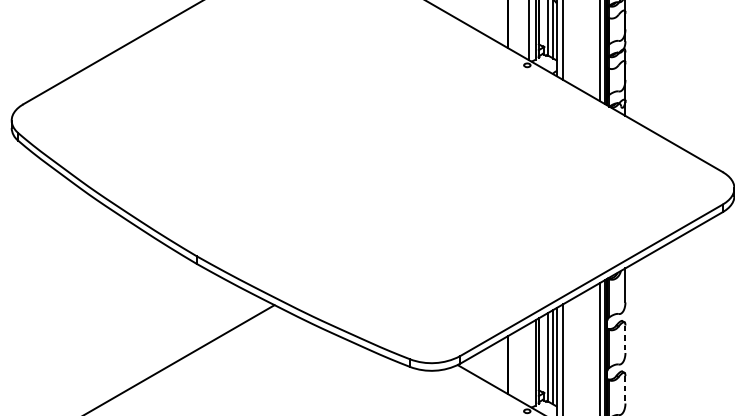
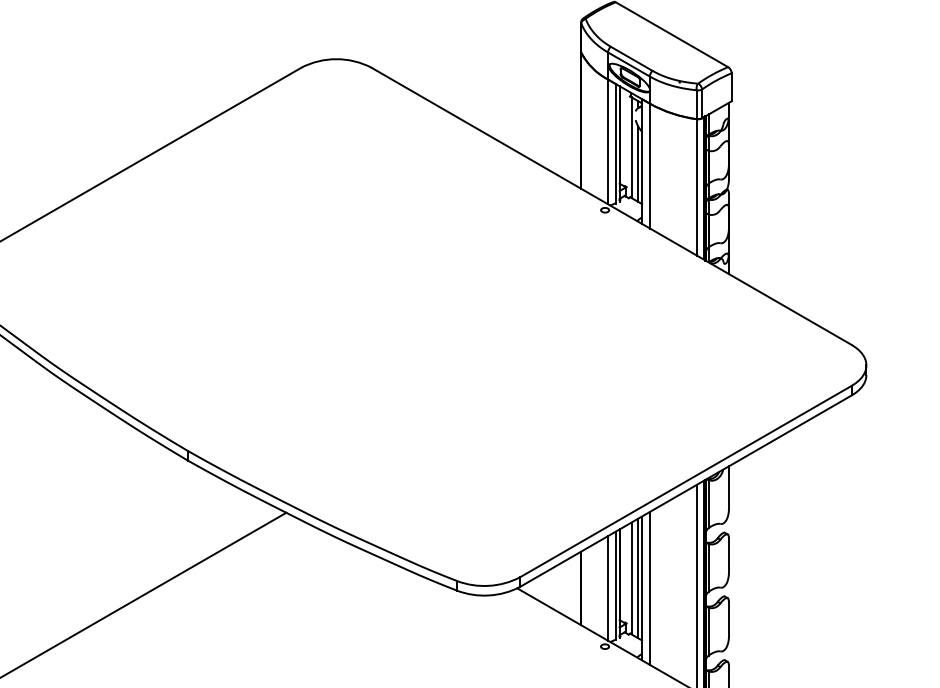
line: (625, 339) -> (728, 556), dashed -> solid
line: (529, 365) -> (607, 588), added
line: (625, 390) -> (728, 620), dashed -> solid

